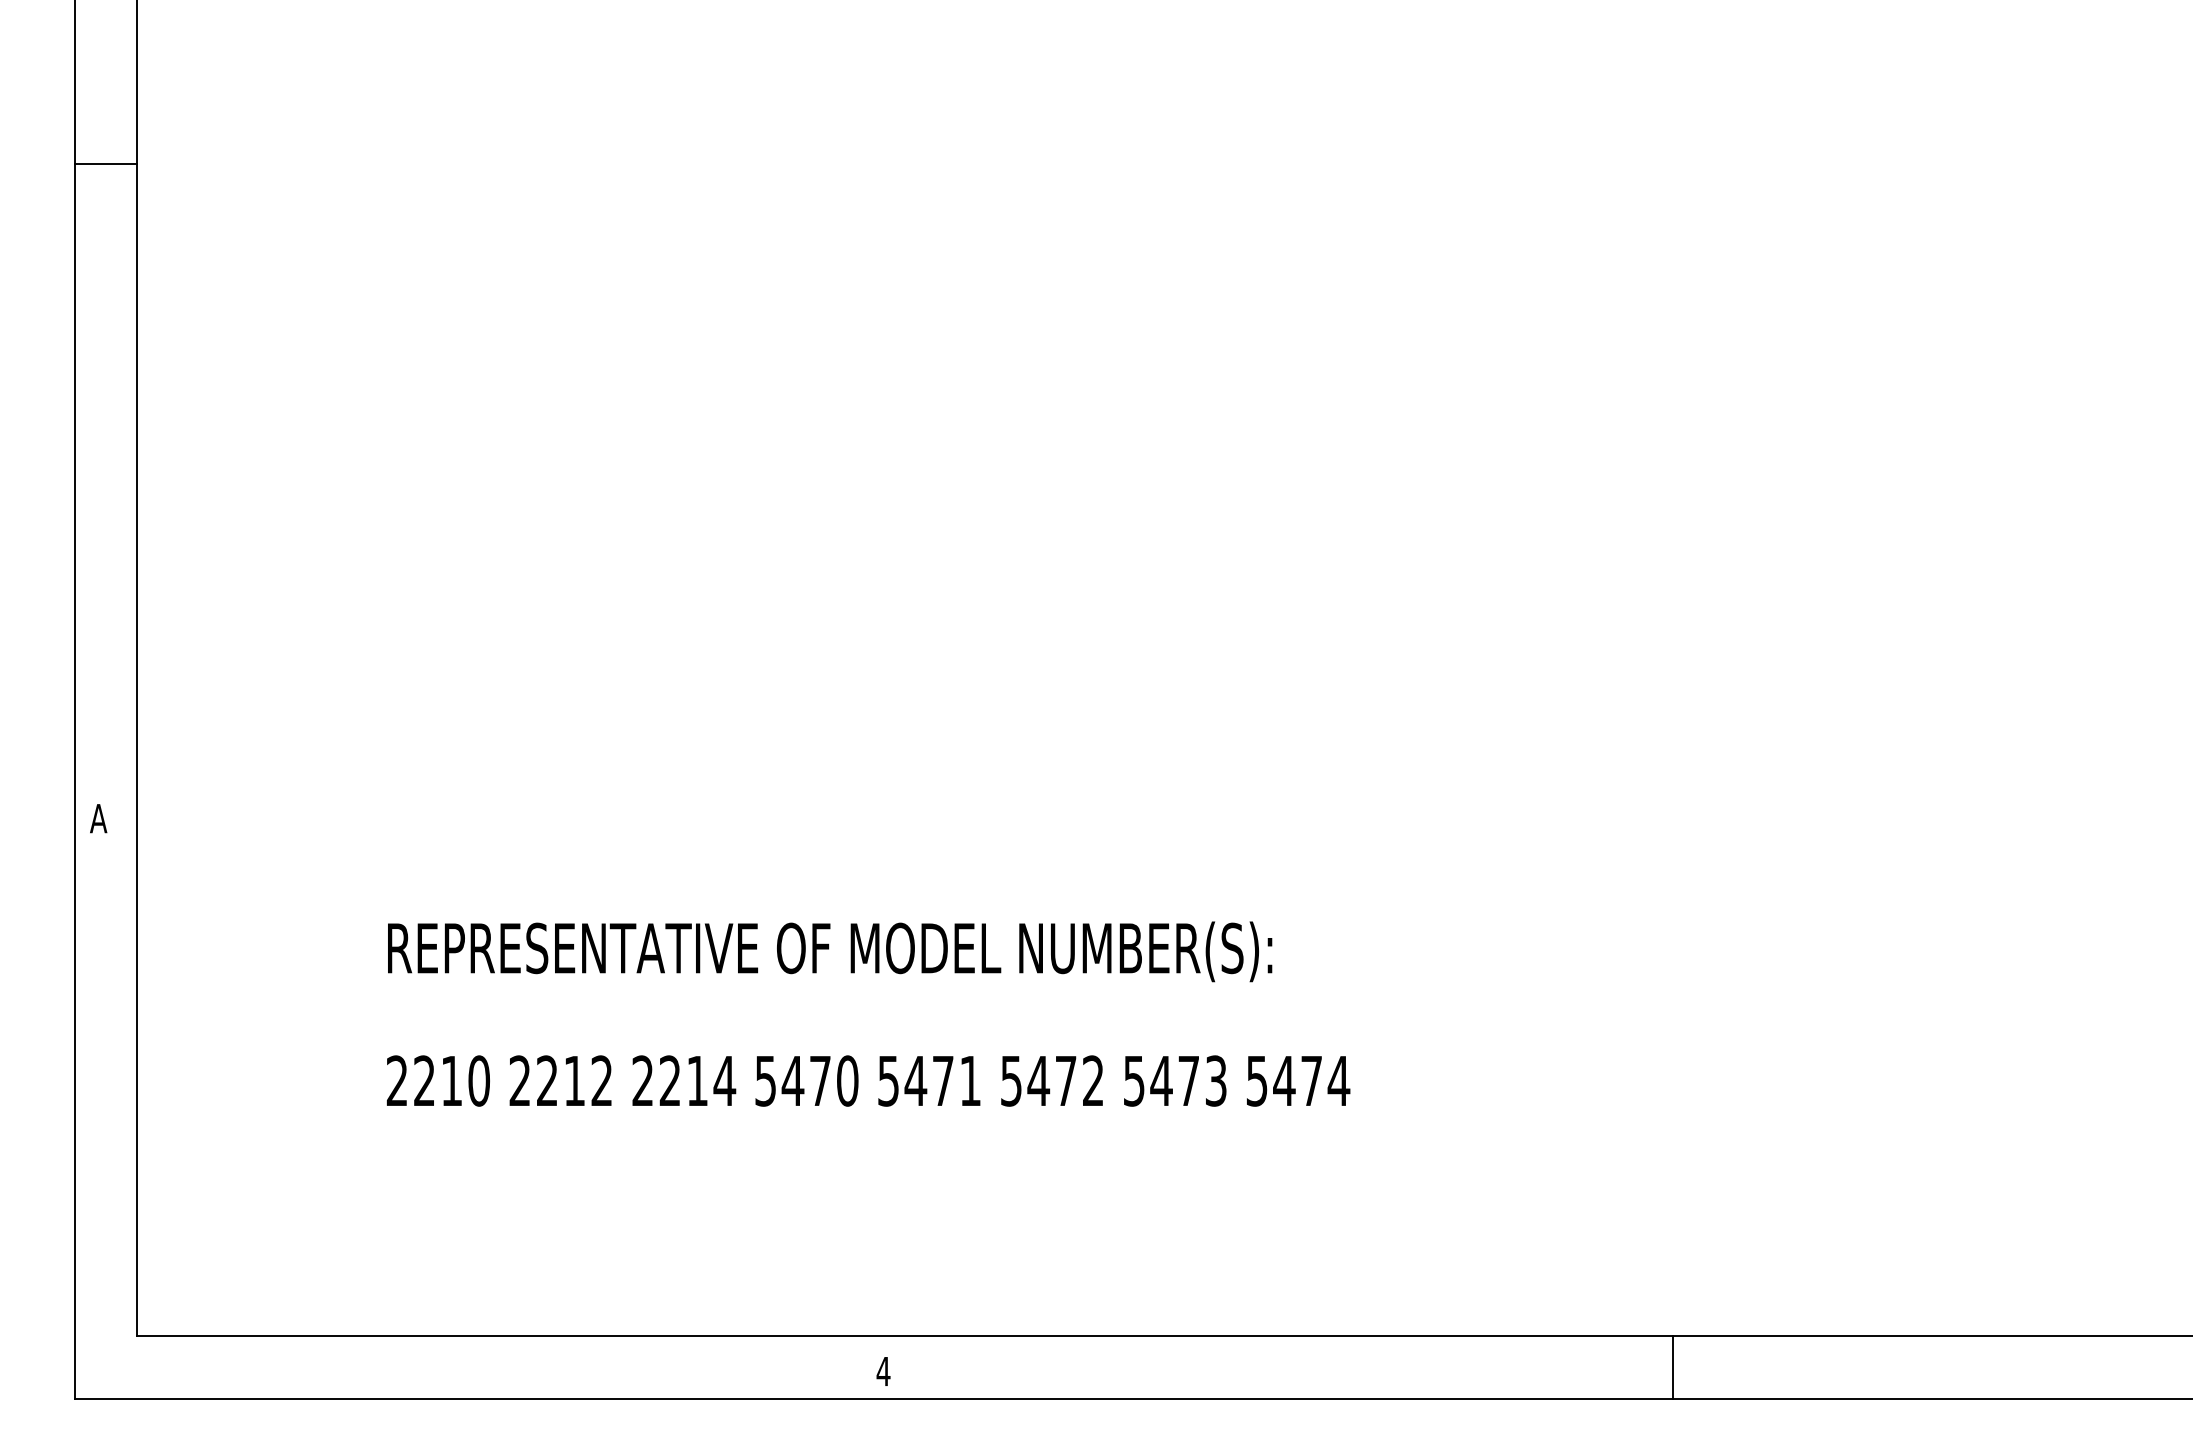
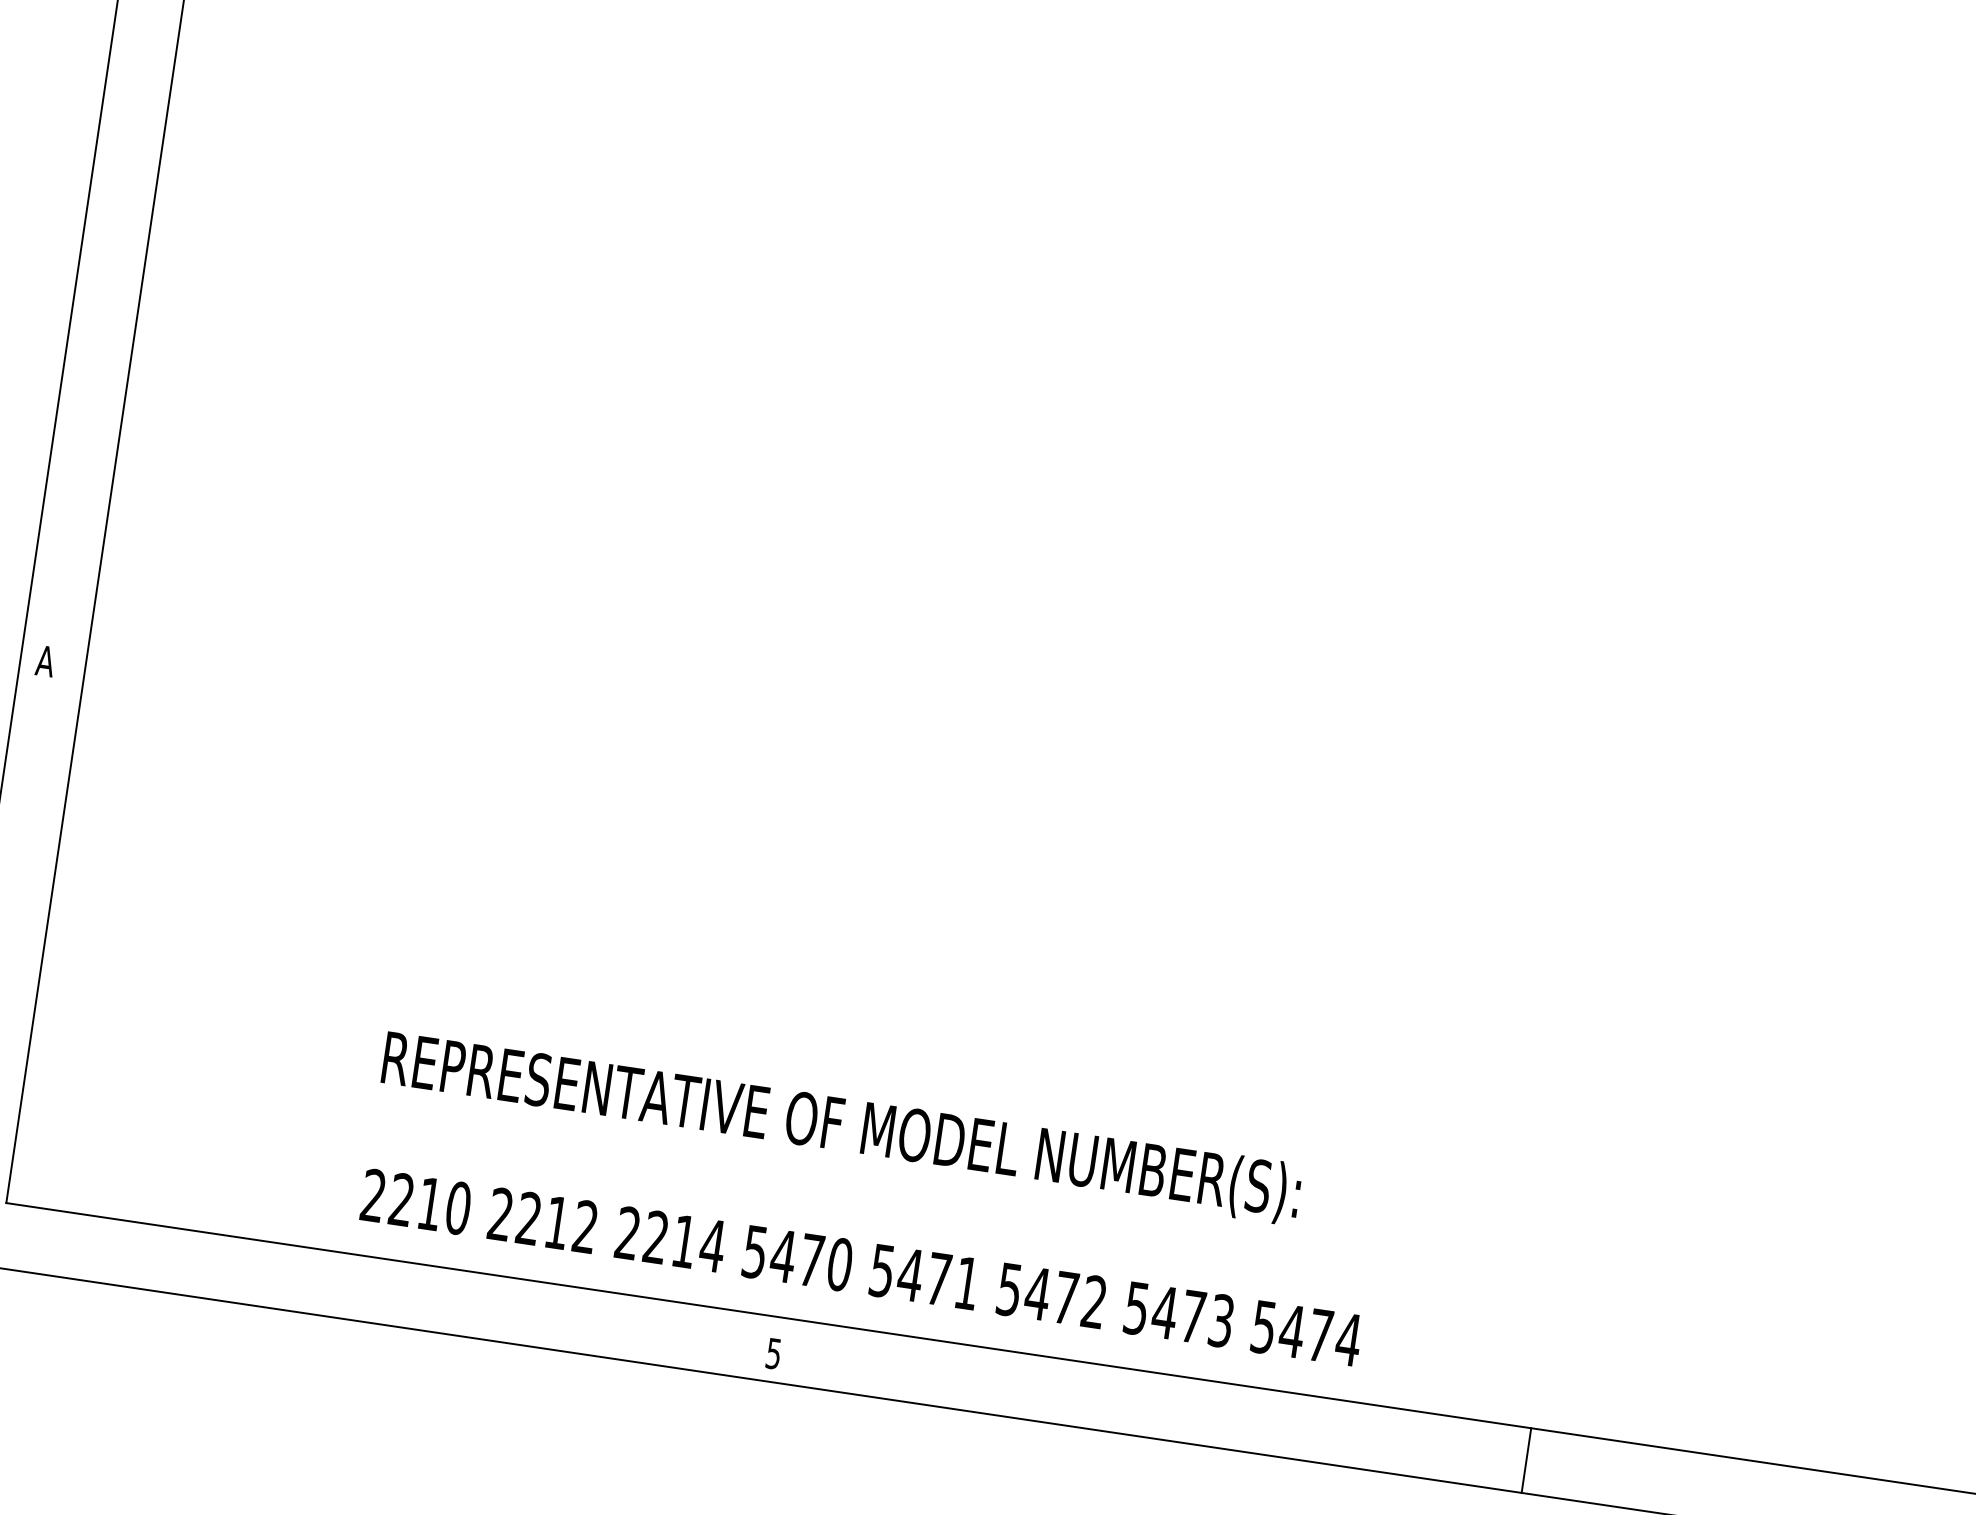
text: (868, 1013) -> (871, 1197), moved
line: (1672, 1367) -> (1526, 1460), moved
text: (883, 1371) -> (773, 1353), 4 -> 5

